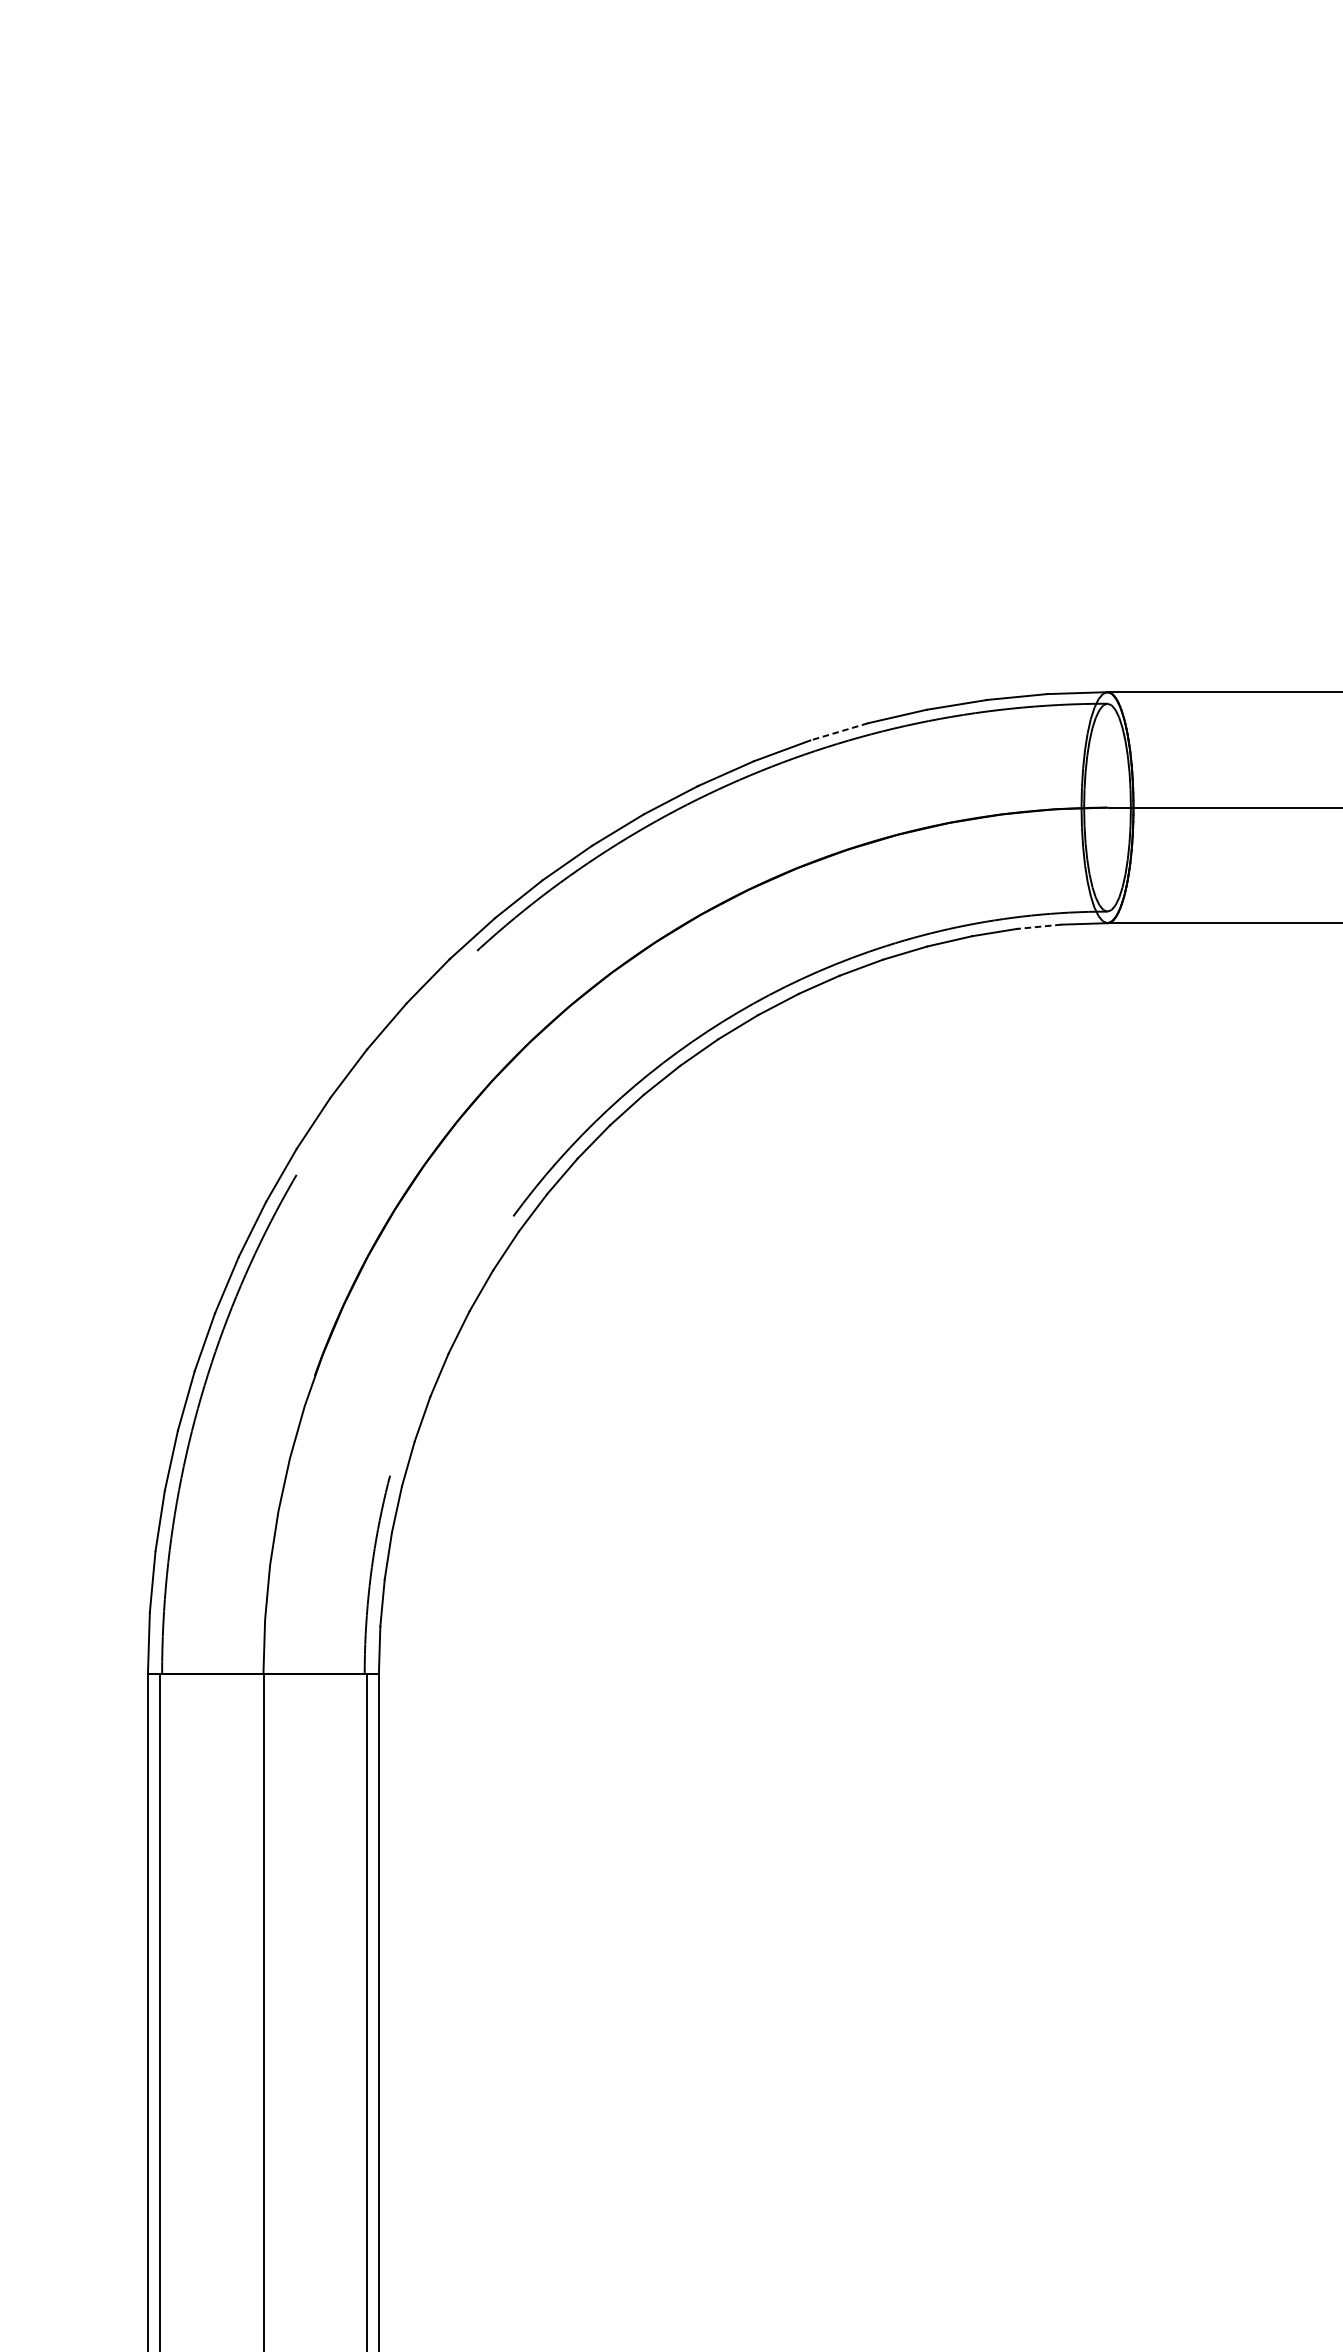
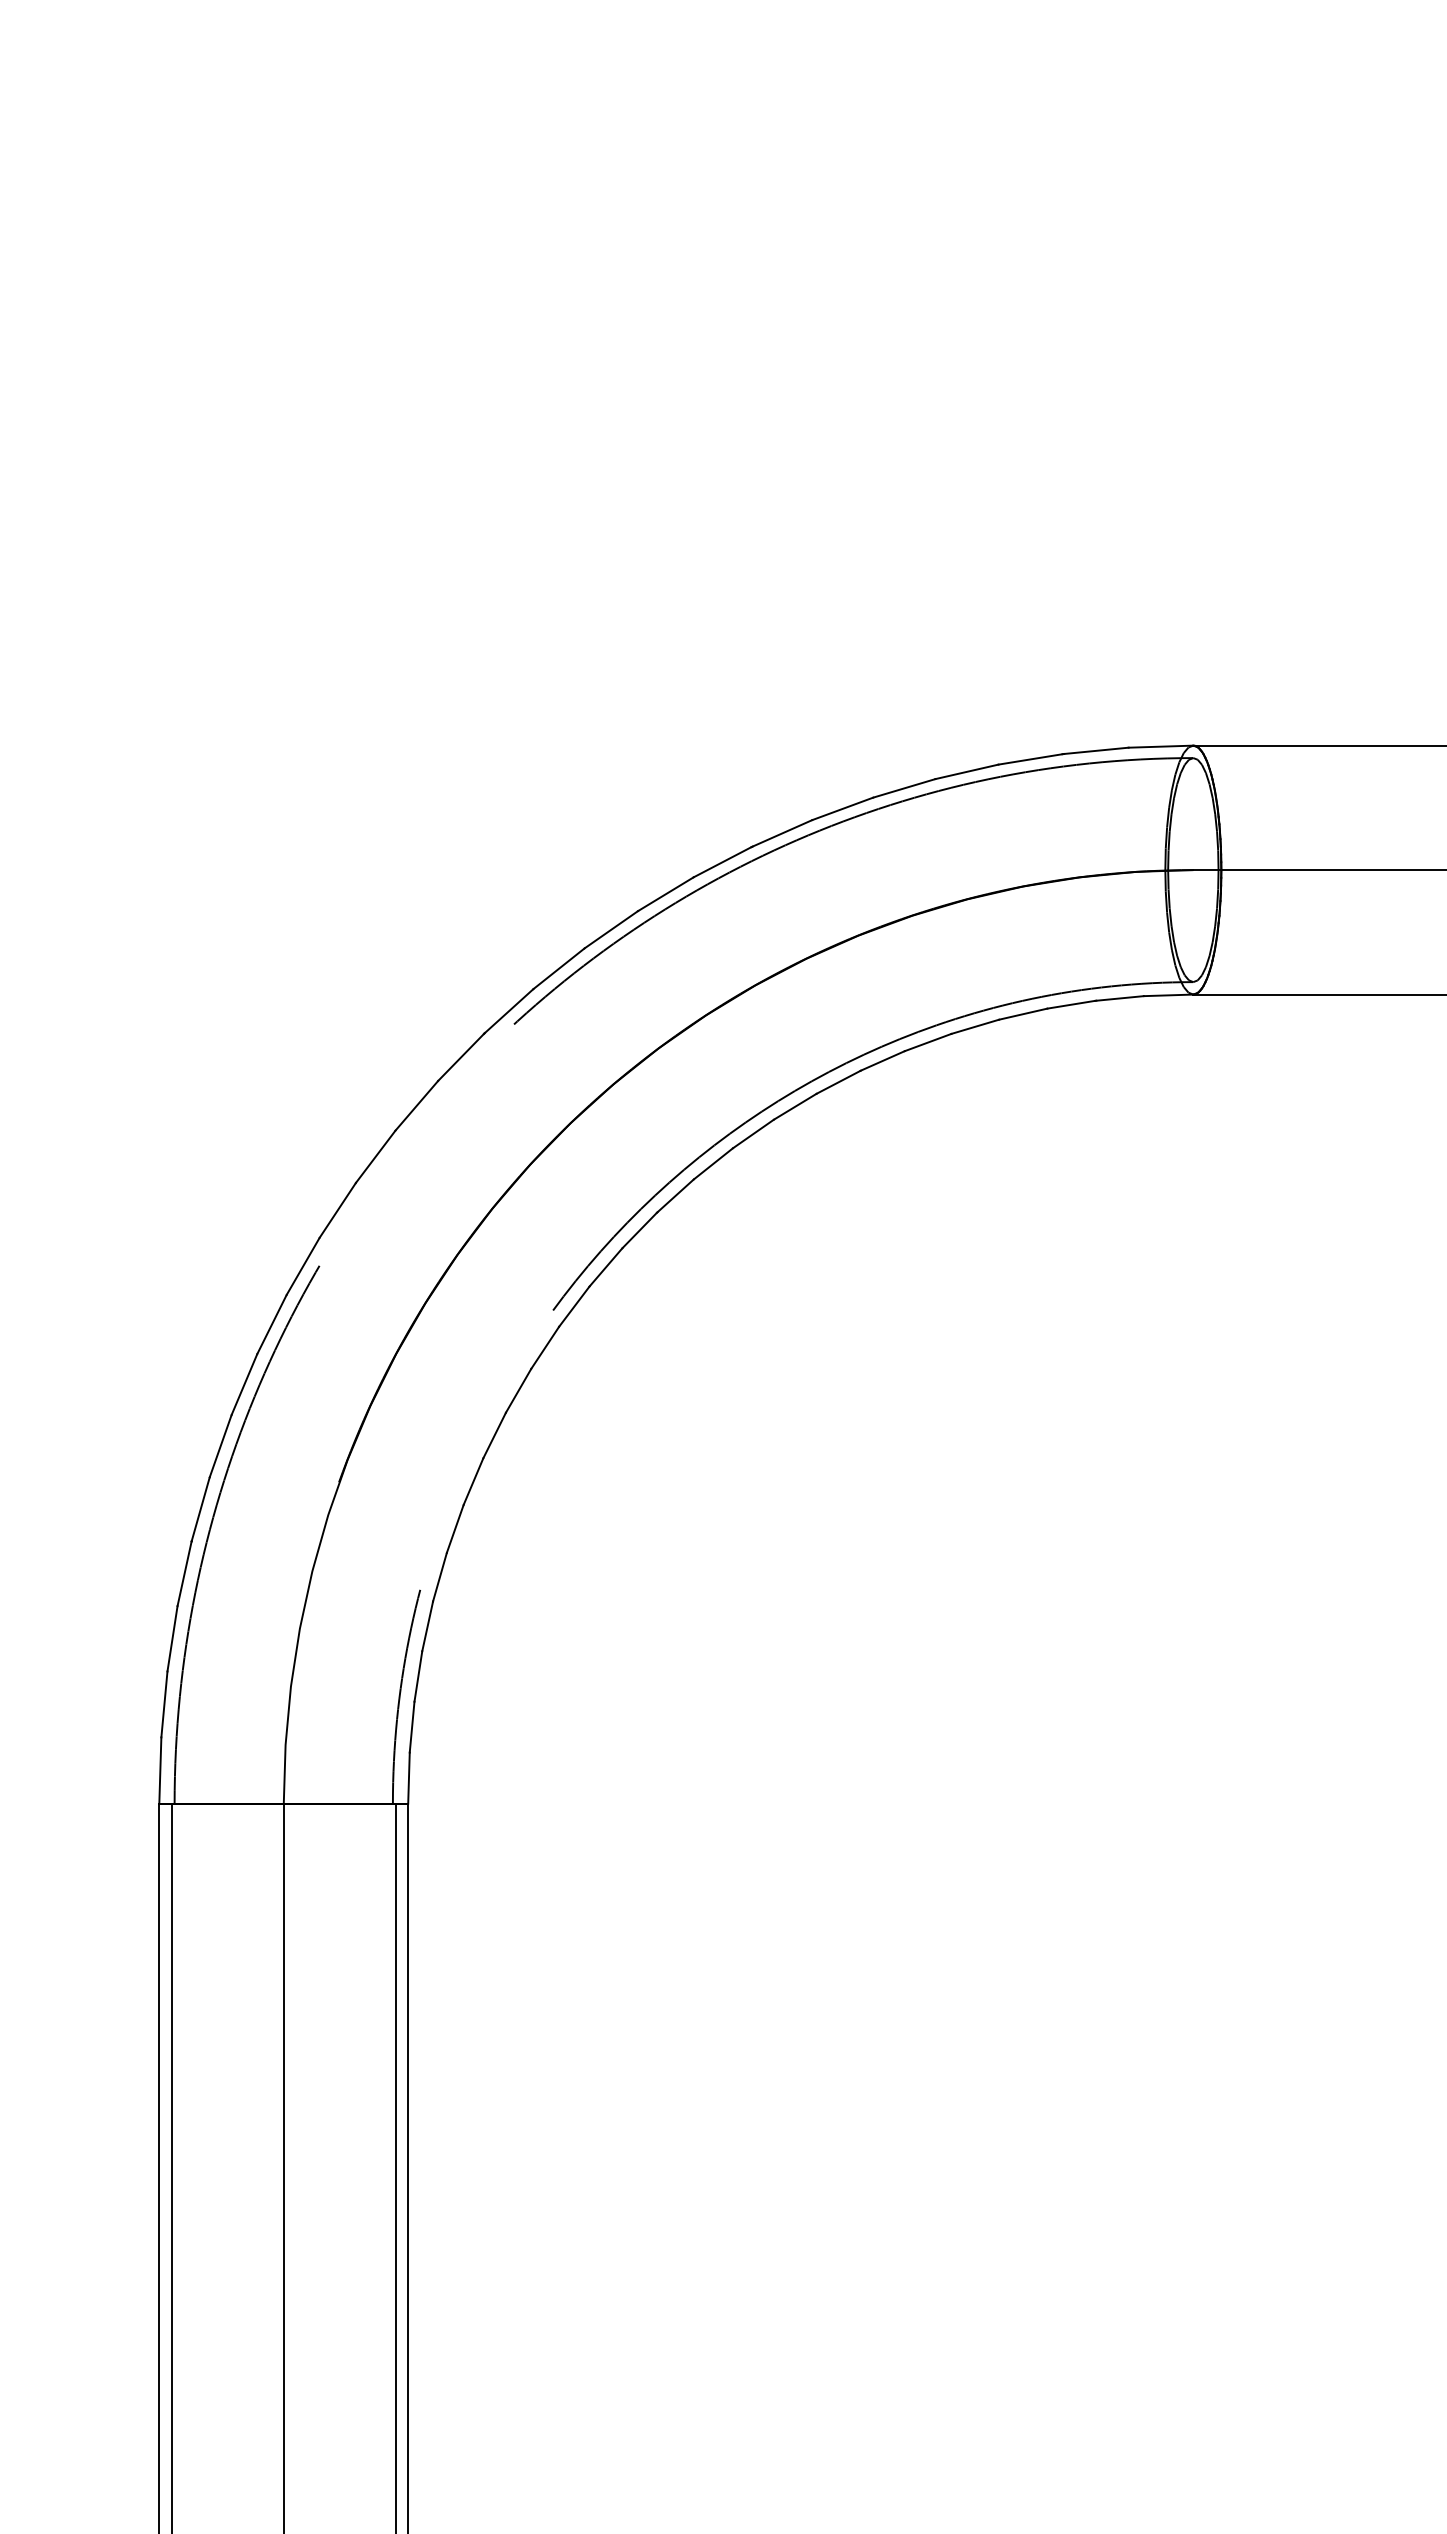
line: (838, 731) -> (903, 788), dashed -> solid
line: (1038, 926) -> (1119, 998), dashed -> solid

